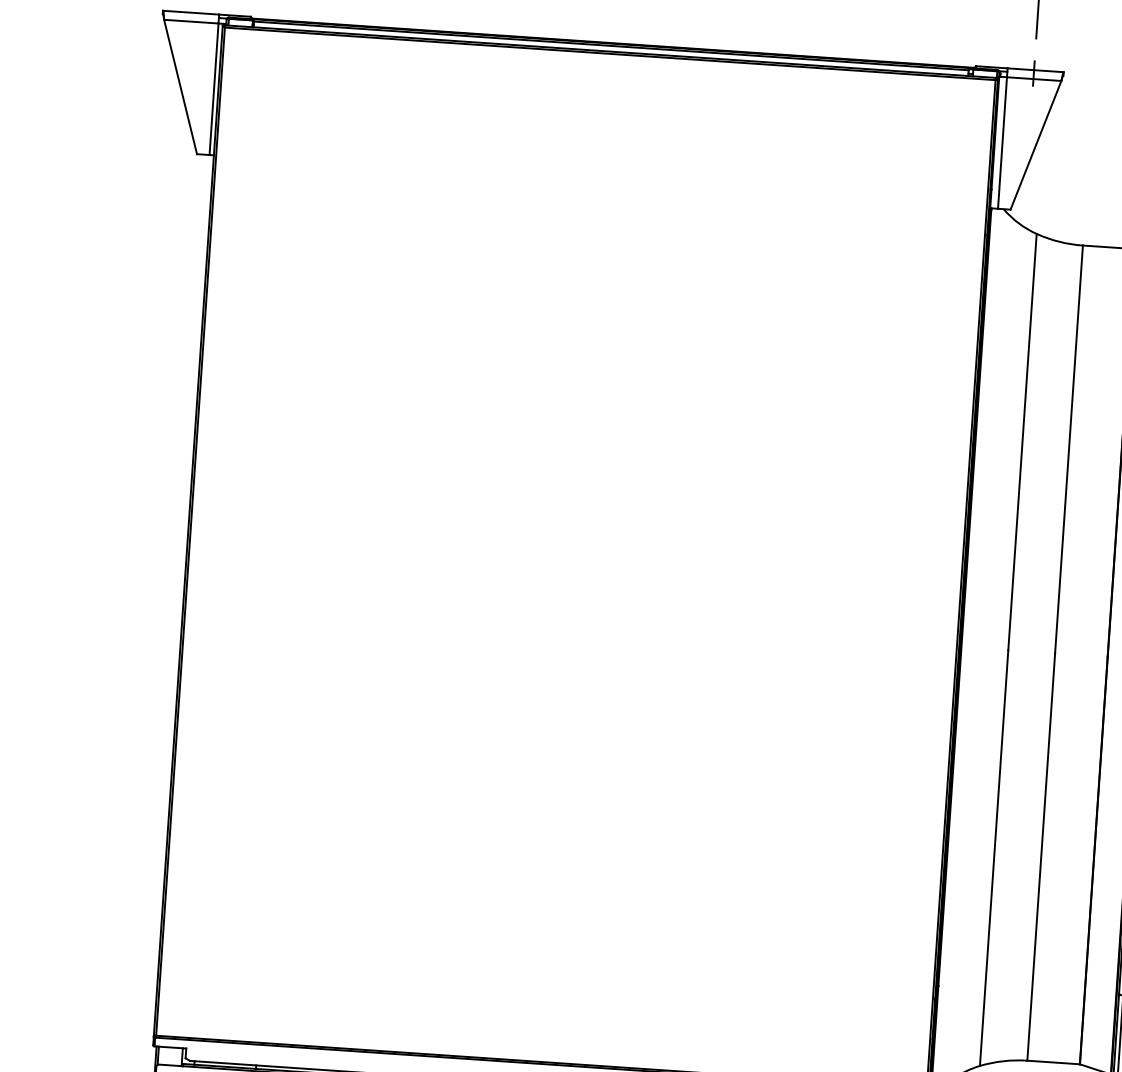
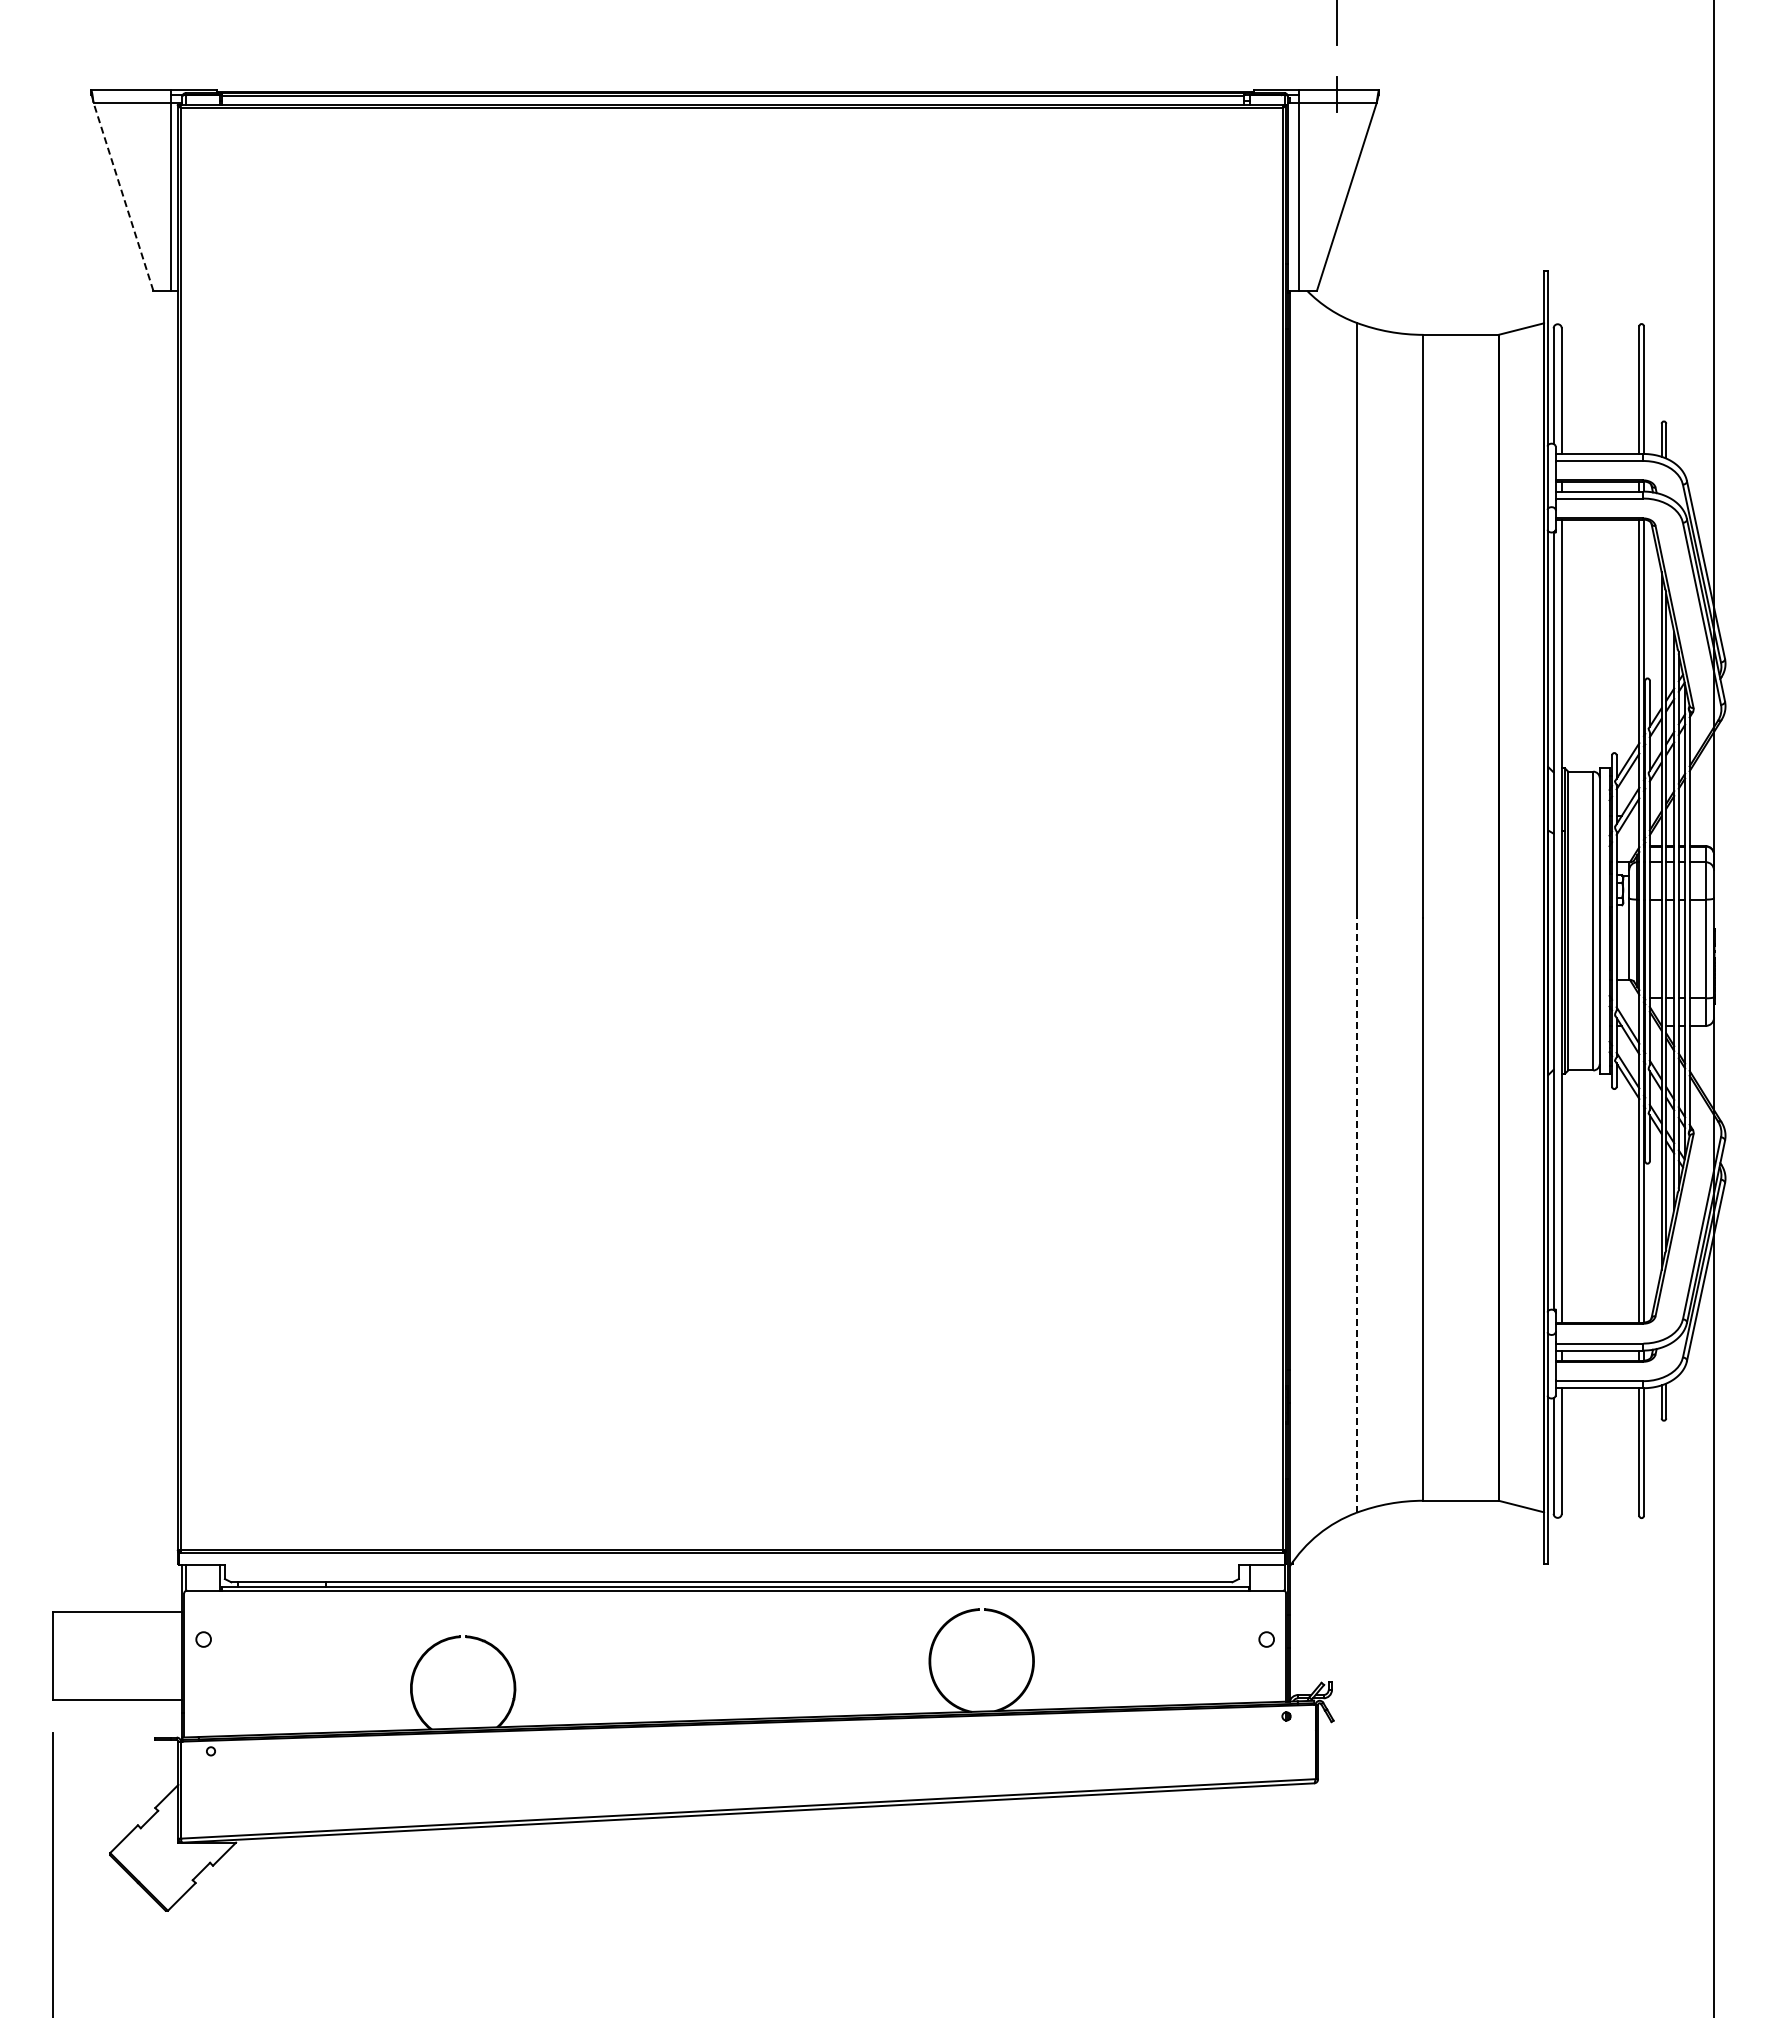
line: (180, 86) -> (123, 196), solid -> dashed
line: (994, 858) -> (1356, 1215), solid -> dashed

